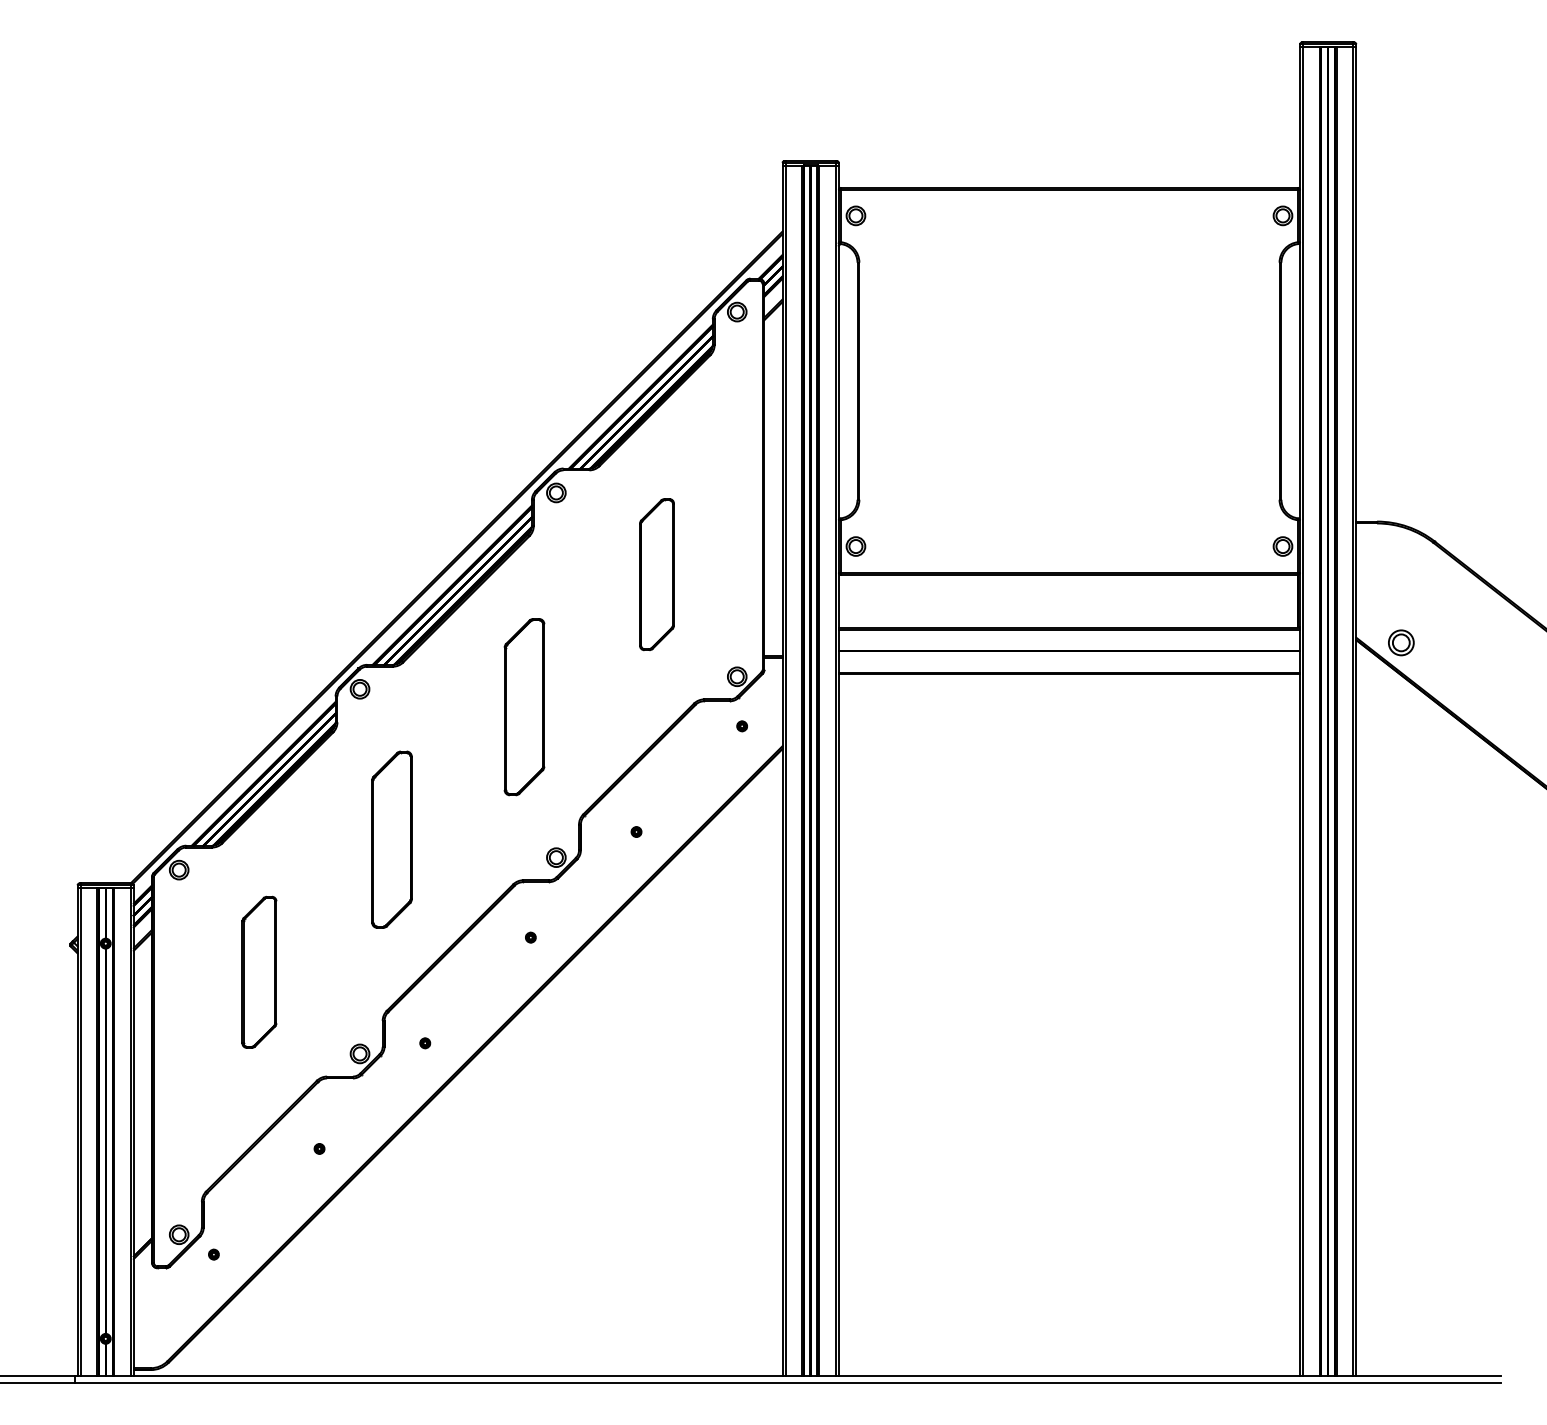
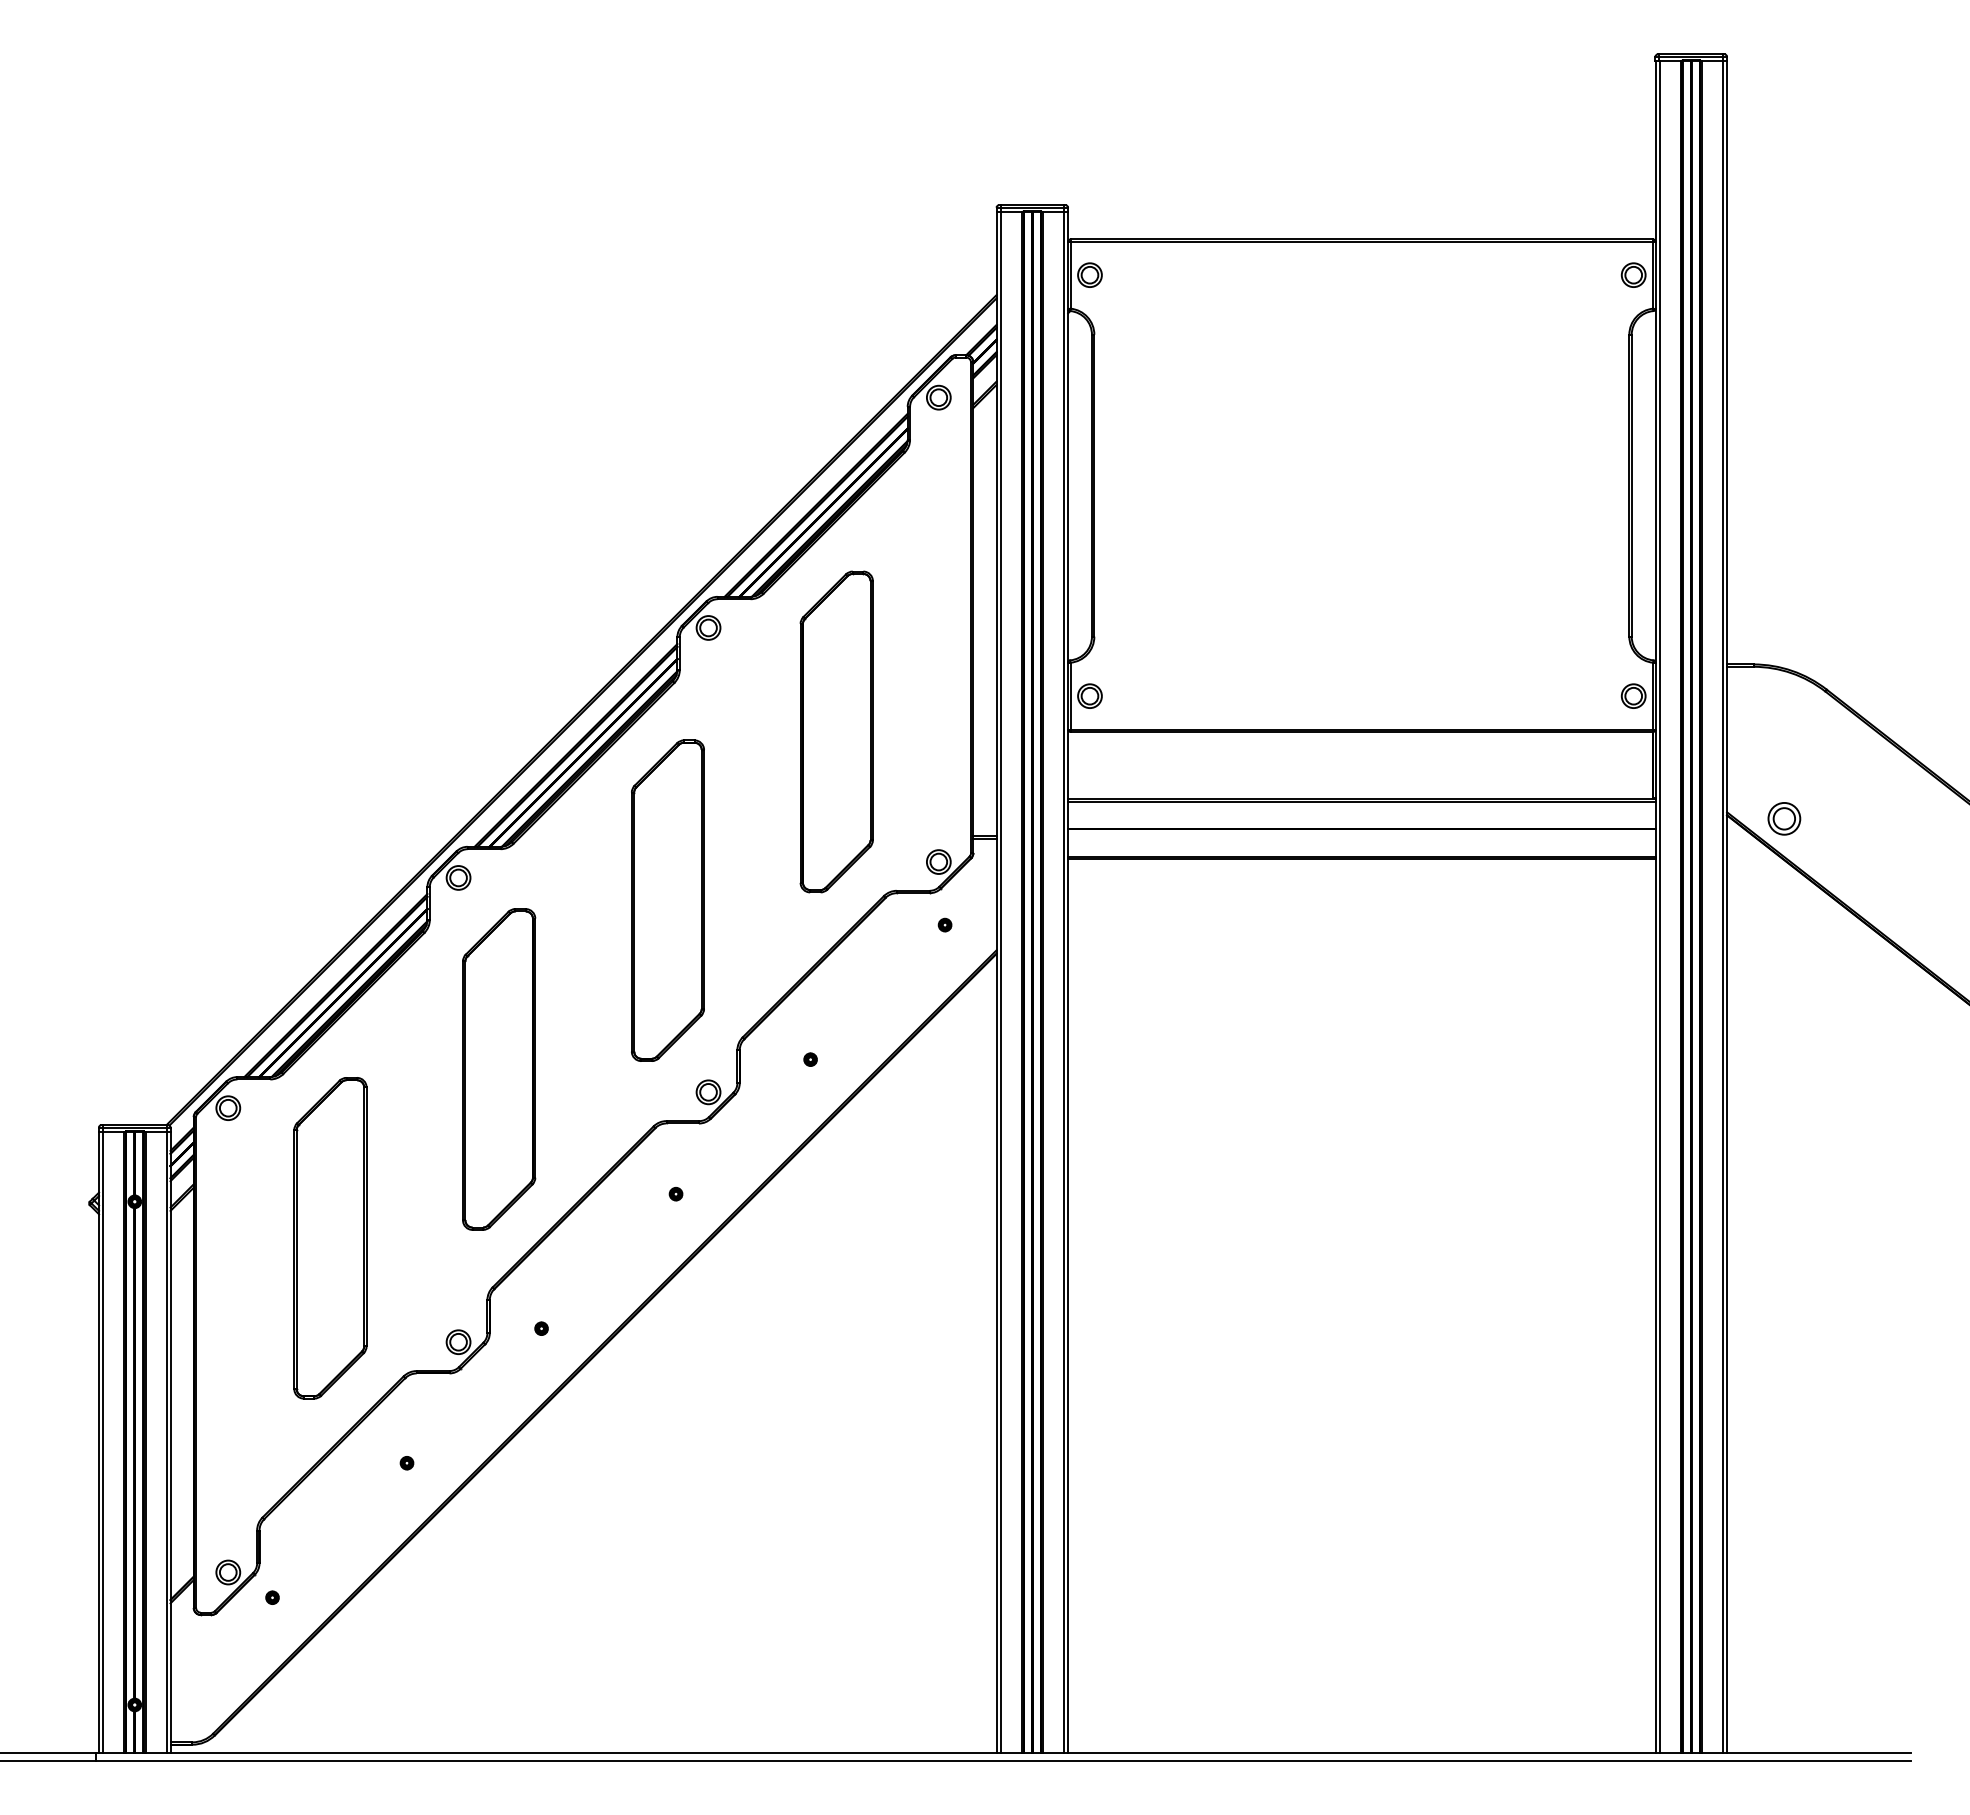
part: (656, 574) -> (836, 731), size x1.67
part: (524, 707) -> (667, 900), size x1.43
part: (392, 839) -> (499, 1069), size x1.43
part: (259, 972) -> (330, 1238), size x1.67

